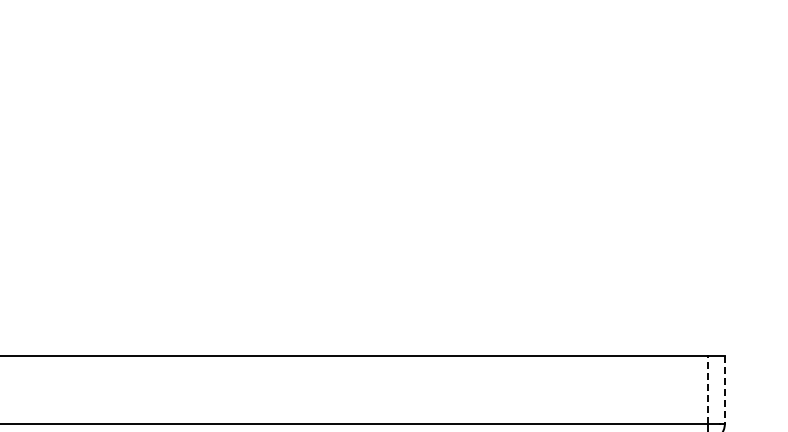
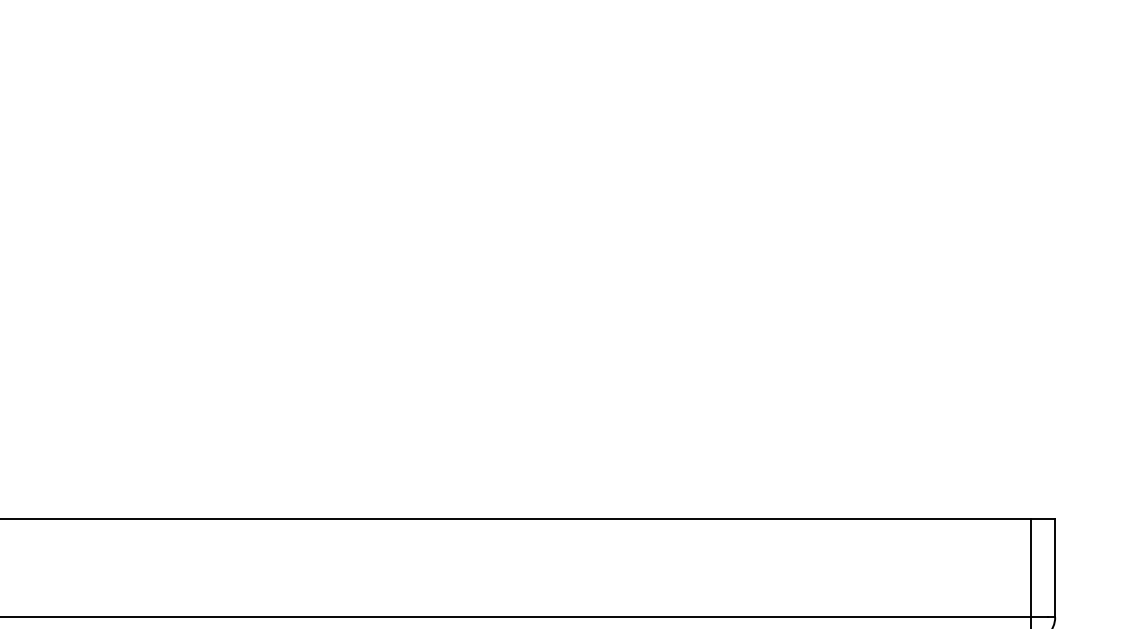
line: (708, 390) -> (1031, 568), dashed -> solid
line: (724, 390) -> (1054, 568), dashed -> solid

